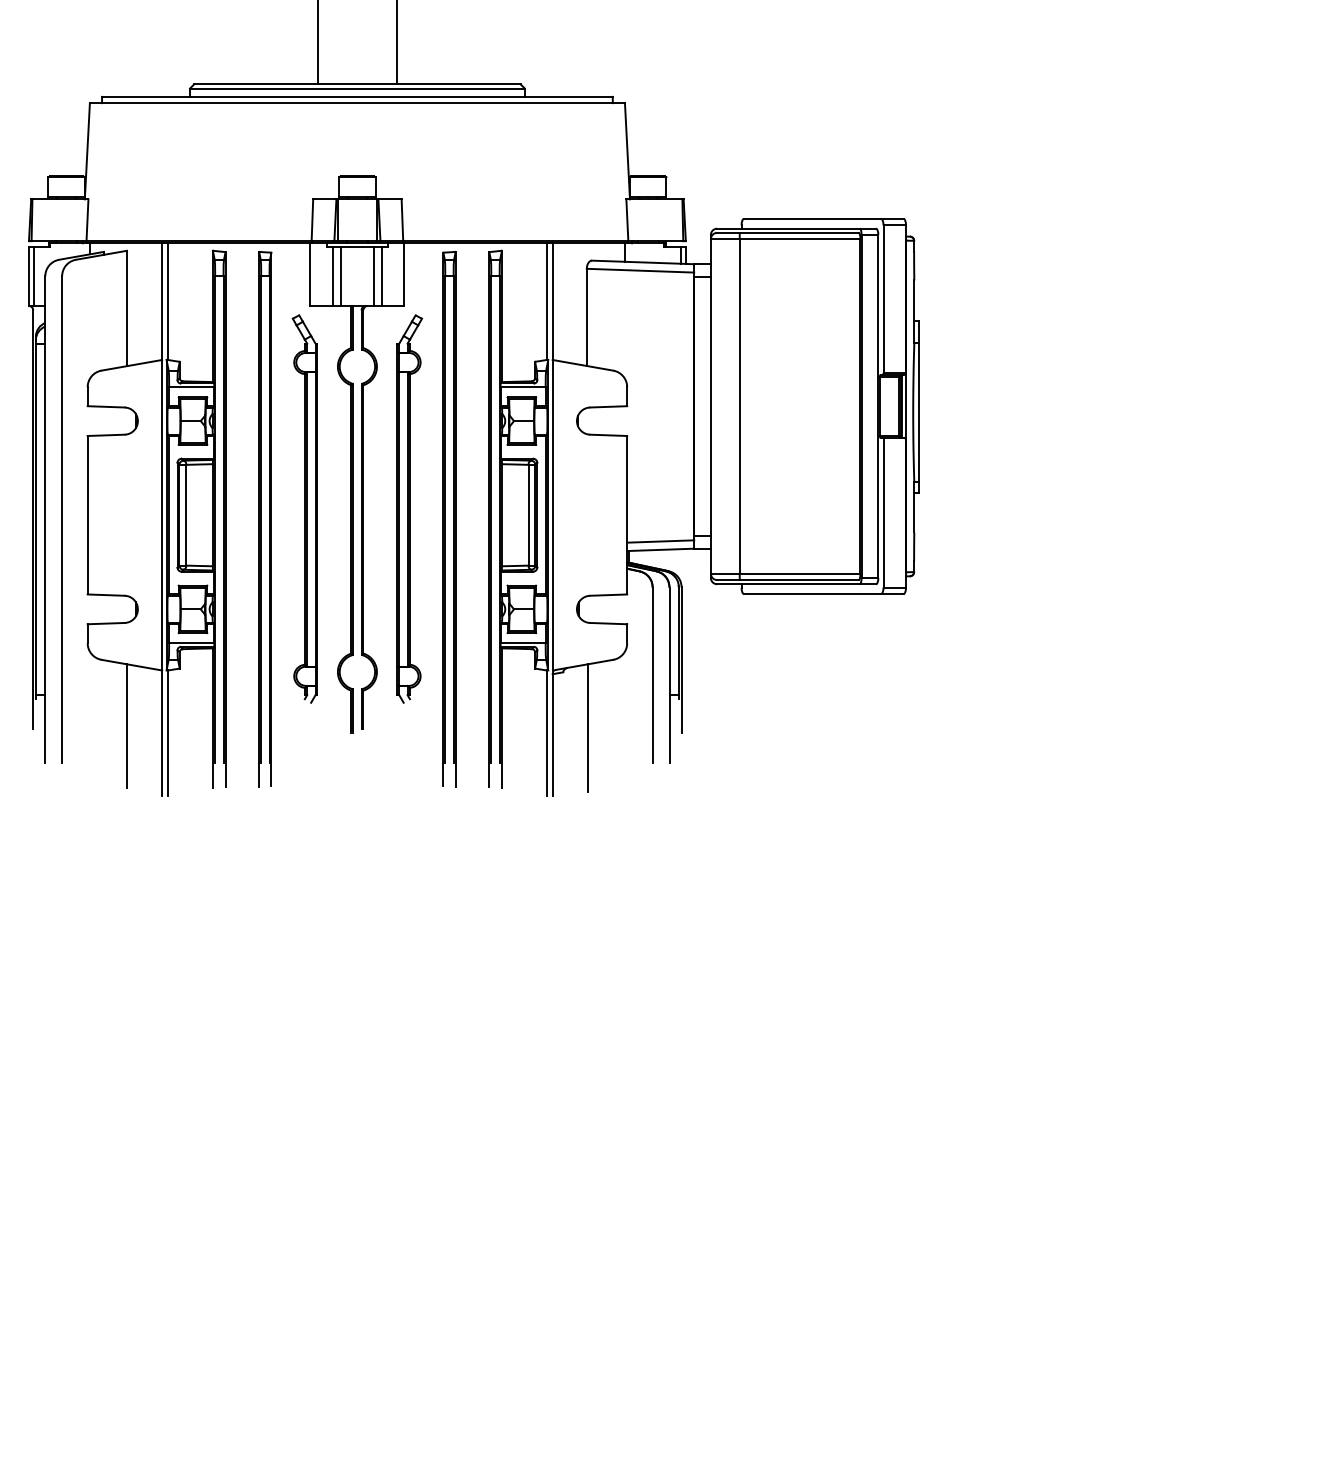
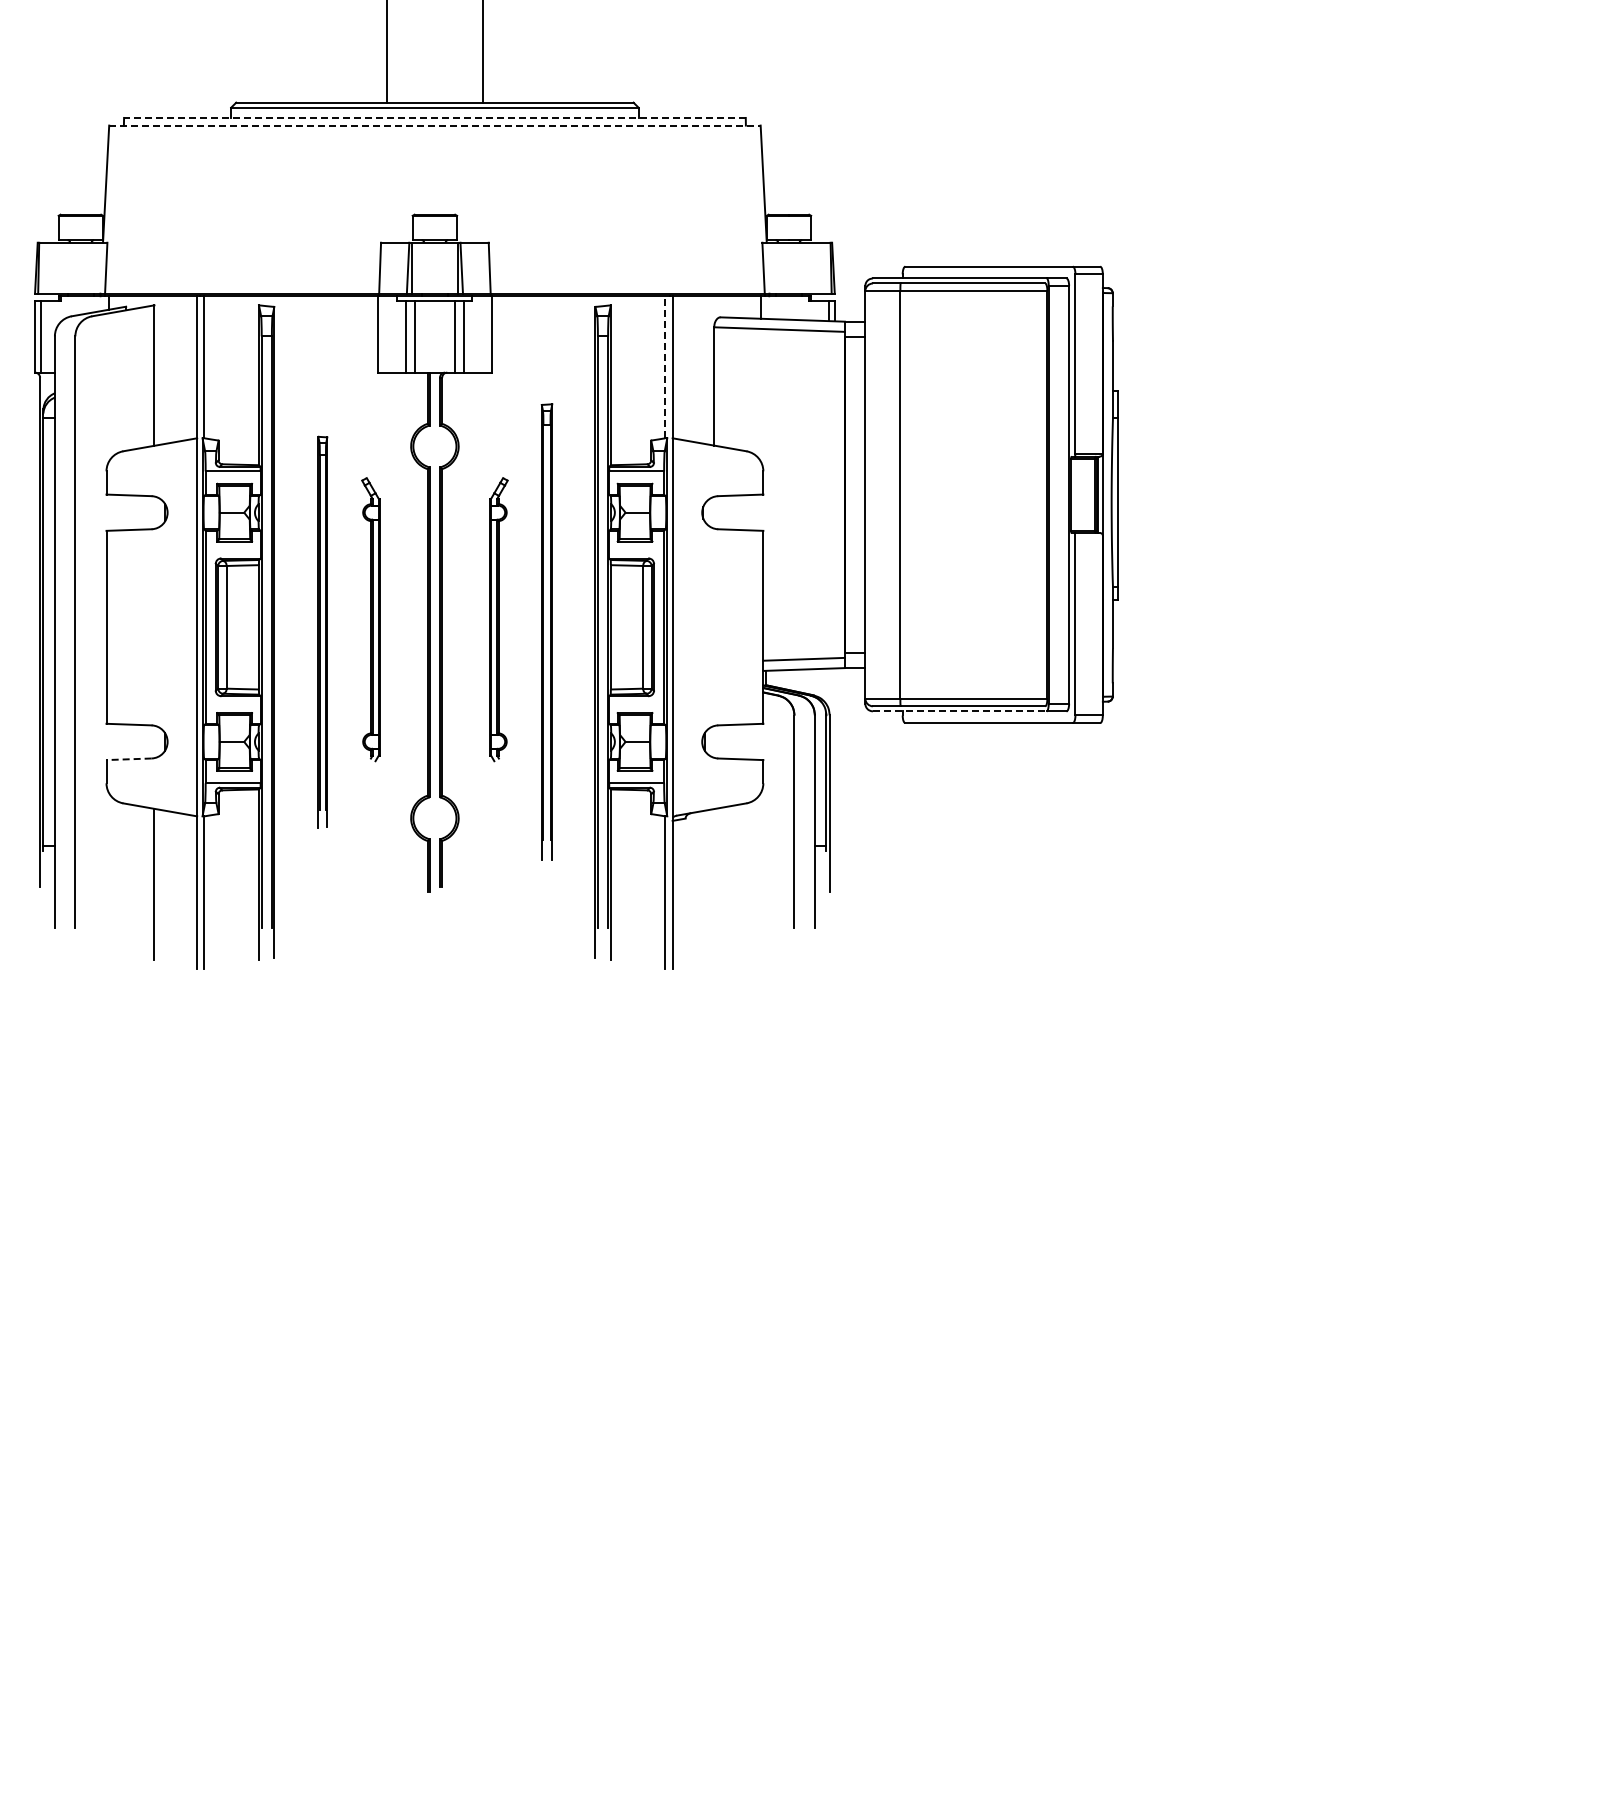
line: (357, 96) -> (434, 117), solid -> dashed
line: (357, 103) -> (434, 125), solid -> dashed
line: (546, 301) -> (665, 366), solid -> dashed
part: (304, 508) -> (370, 619), size x0.6
part: (409, 508) -> (498, 619), size x0.6
part: (265, 518) -> (322, 631), size x0.6
part: (449, 518) -> (546, 631), size x0.7
line: (788, 584) -> (959, 711), solid -> dashed
line: (106, 623) -> (129, 759), solid -> dashed
line: (587, 727) -> (715, 885), removed

